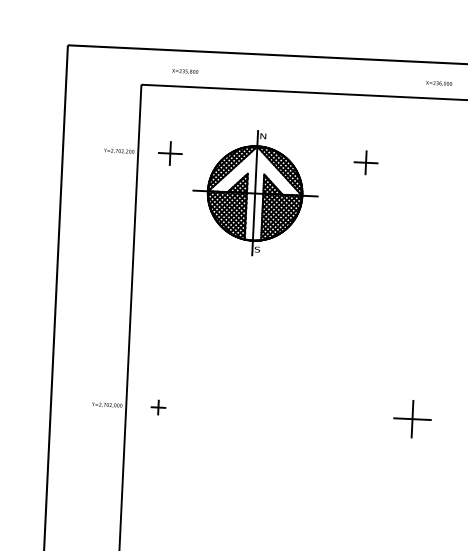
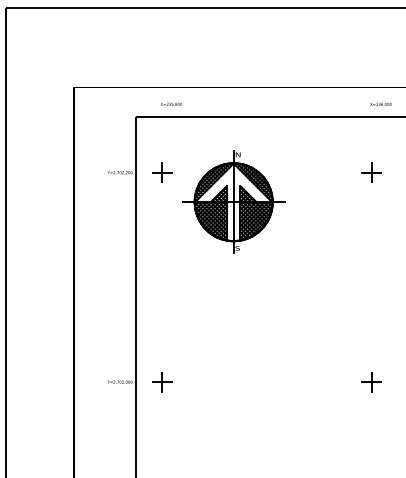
part: (365, 162) -> (371, 172), moved
part: (158, 407) -> (162, 382), size x1.67
part: (411, 419) -> (371, 382), size x0.62

